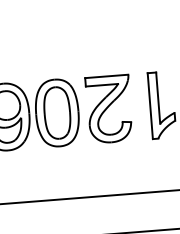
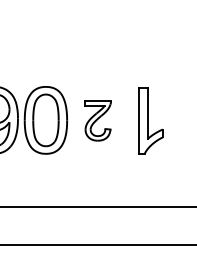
part: (108, 109) -> (97, 120), size x0.6

